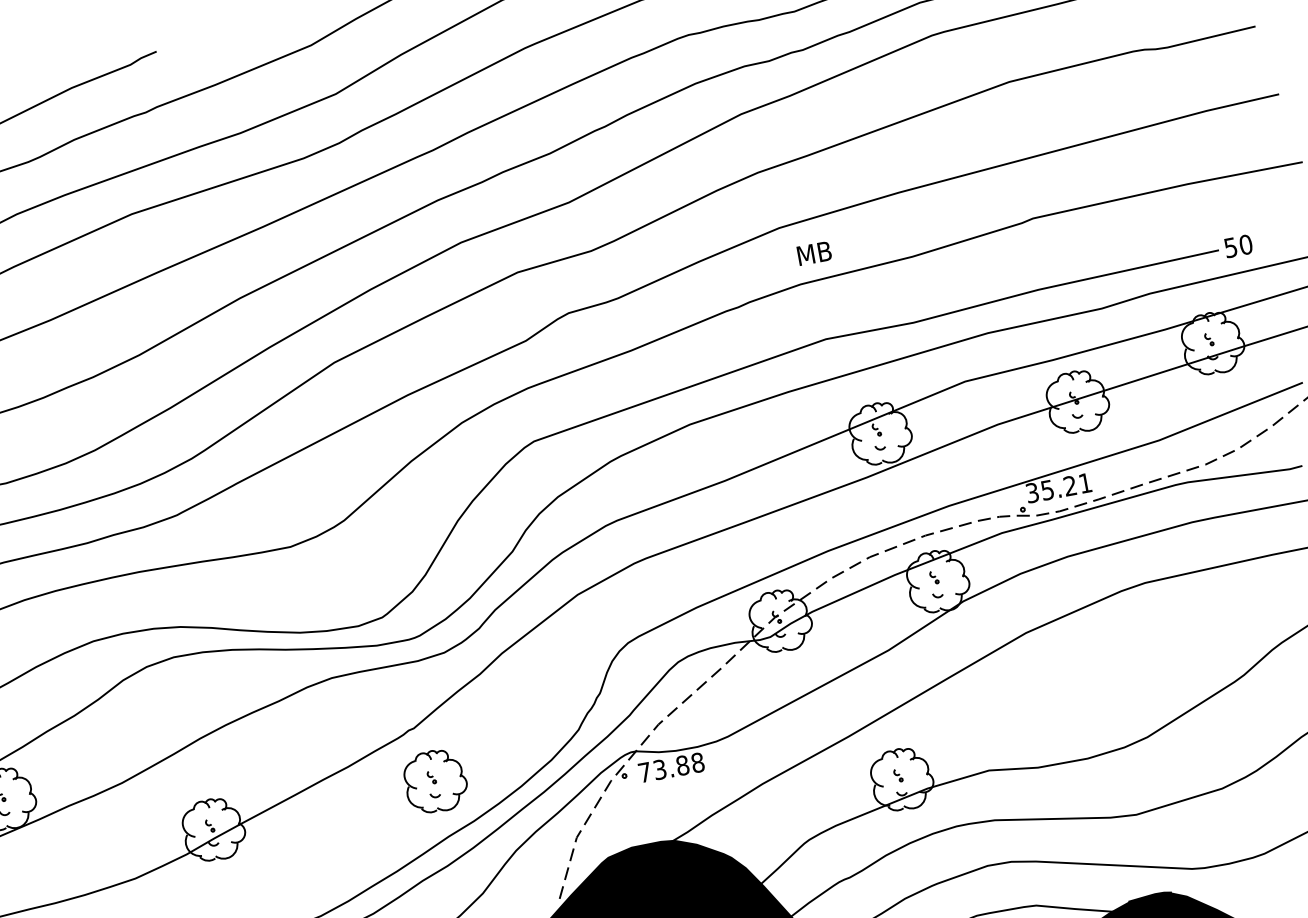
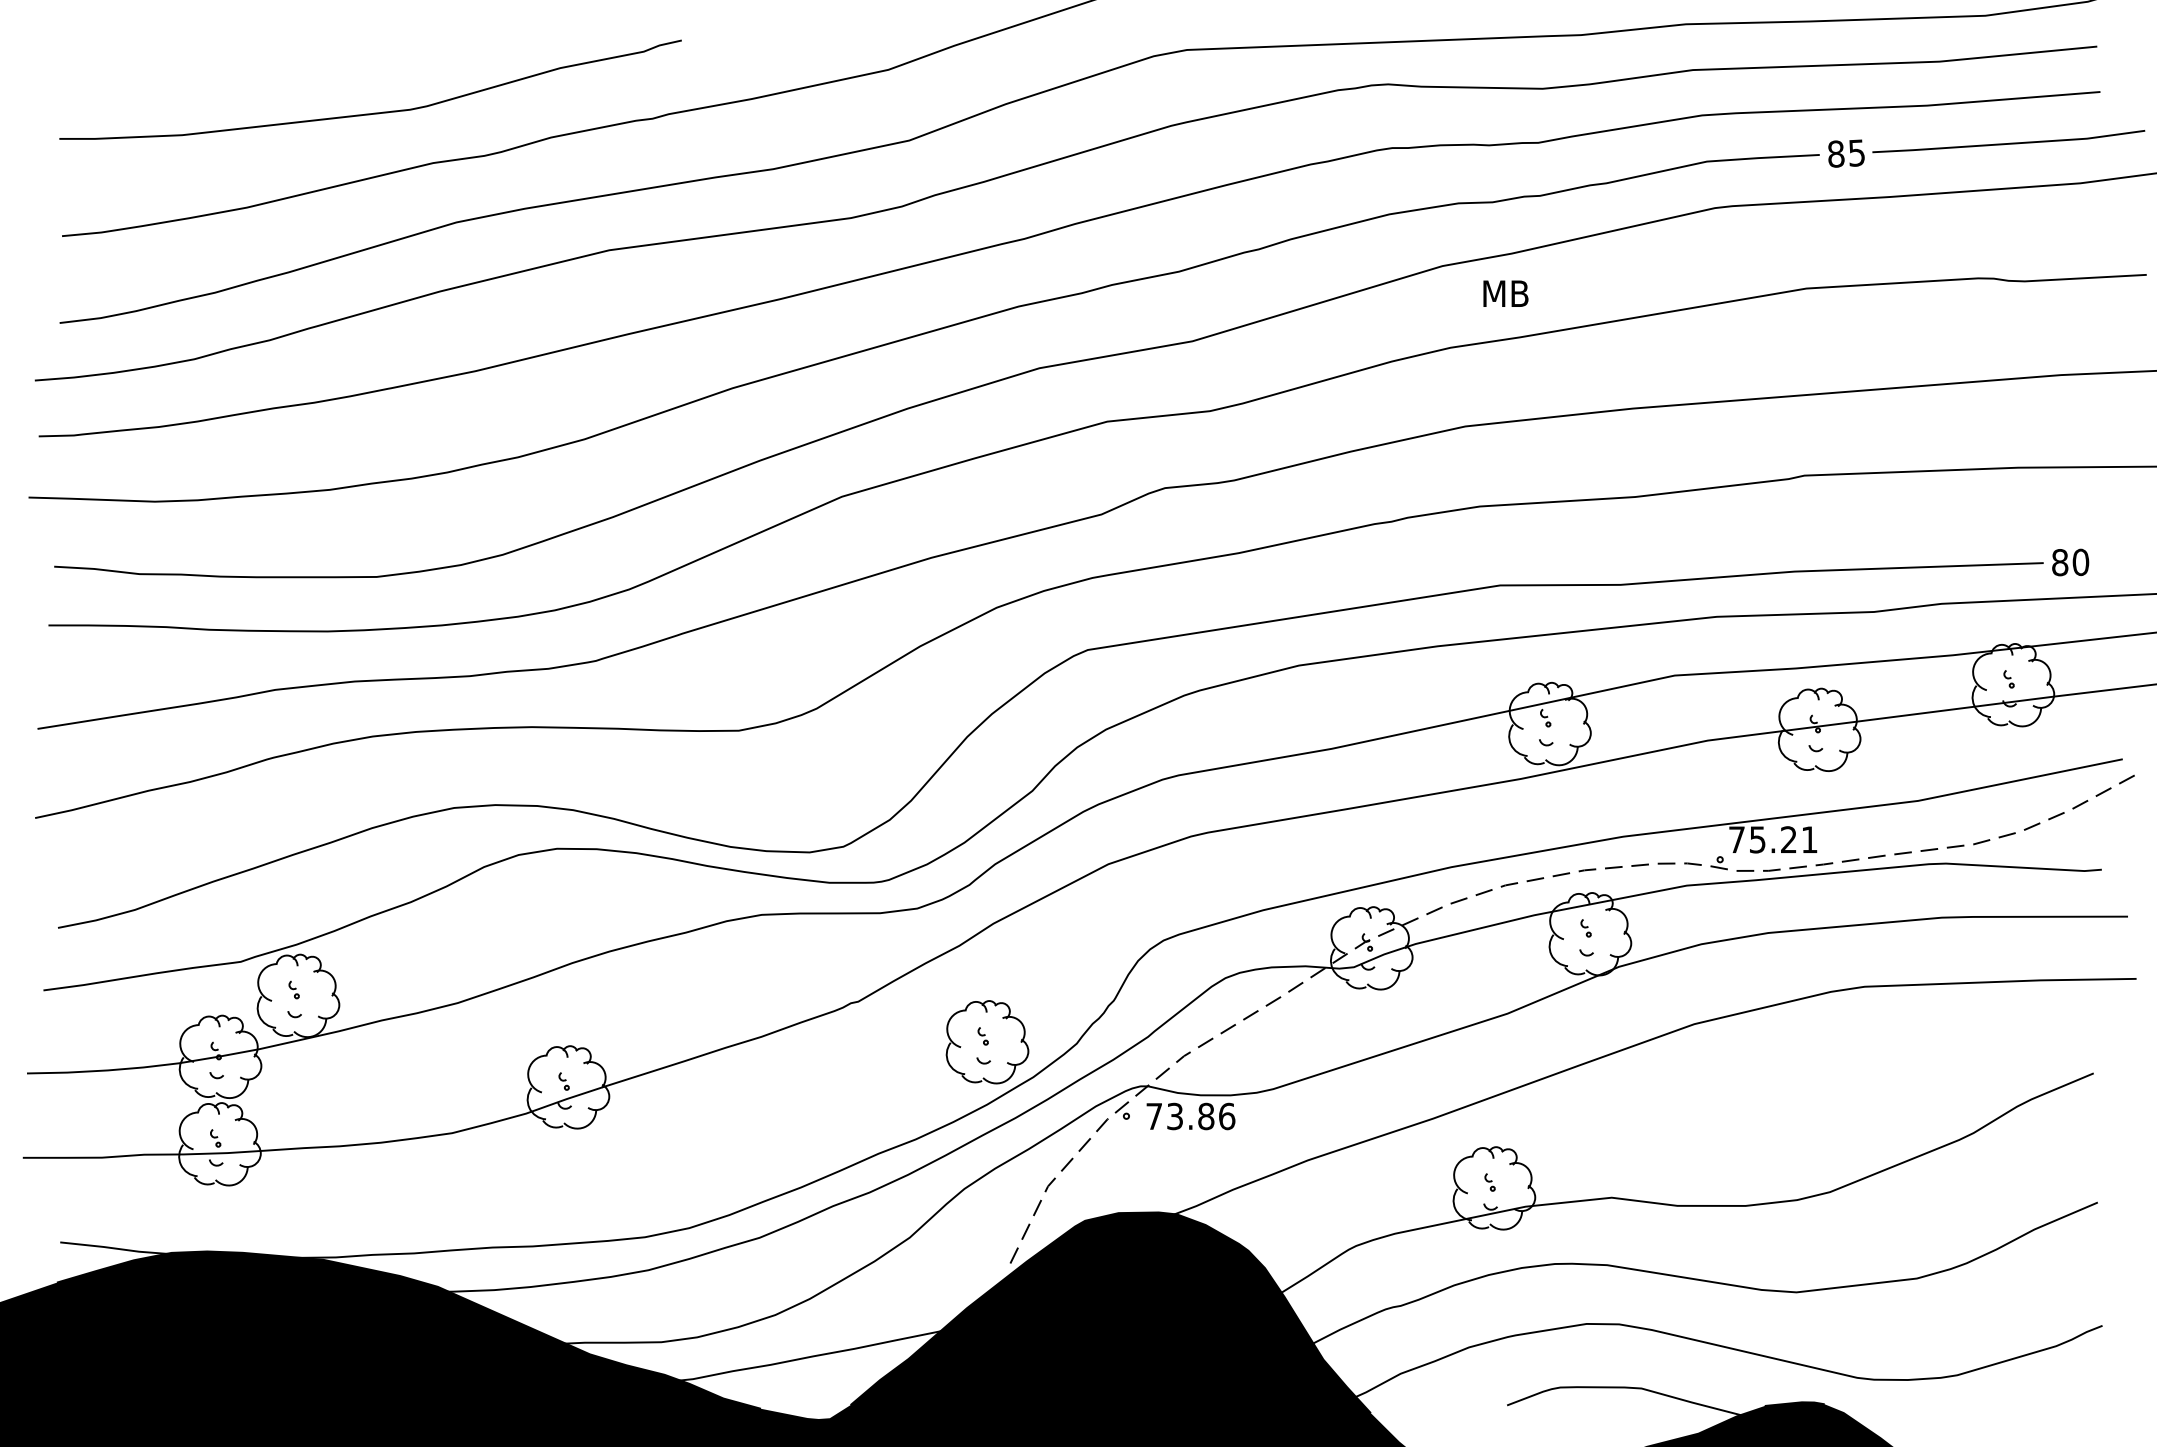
text: (1231, 247) -> (2060, 562), 50 -> 80
text: (814, 253) -> (1505, 293), moved
text: (1032, 492) -> (1736, 839), 35.21 -> 75.21
text: (698, 762) -> (1227, 1116), 73.88 -> 73.86
part: (435, 781) -> (987, 1042), moved

